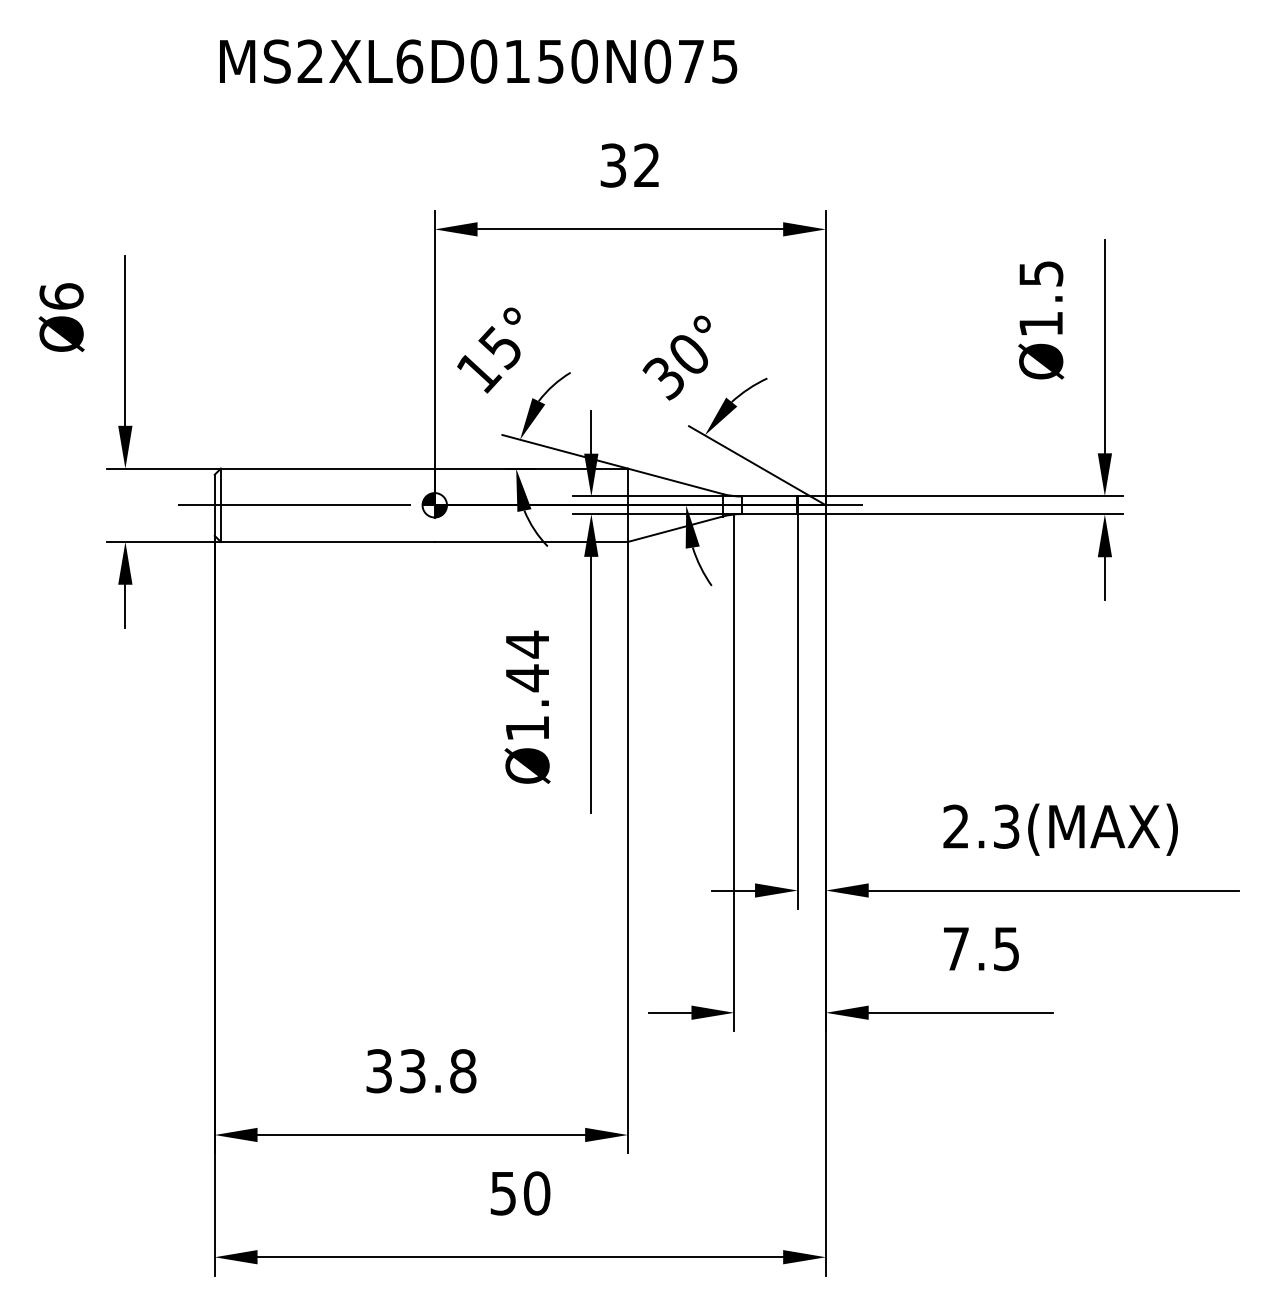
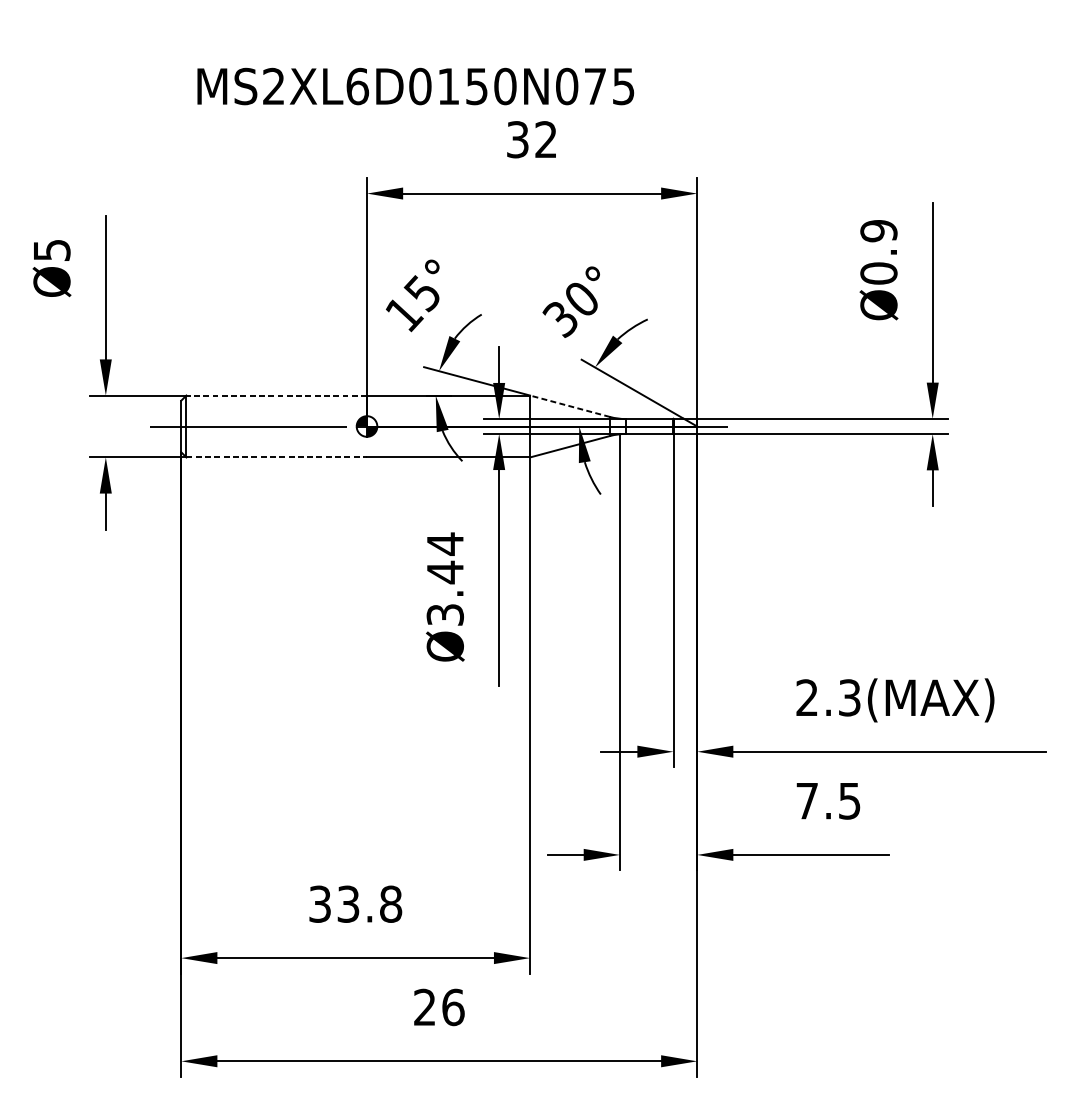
text: (478, 61) -> (415, 86), moved
text: (61, 296) -> (51, 250), Ø6 -> Ø5
text: (1041, 298) -> (879, 251), Ø1.5 -> Ø0.9
line: (327, 468) -> (276, 395), solid -> dashed
line: (674, 481) -> (569, 406), solid -> dashed
line: (327, 541) -> (276, 457), solid -> dashed
text: (527, 728) -> (445, 614), Ø1.44 -> Ø3.44
text: (520, 1193) -> (439, 1007), 50 -> 26

